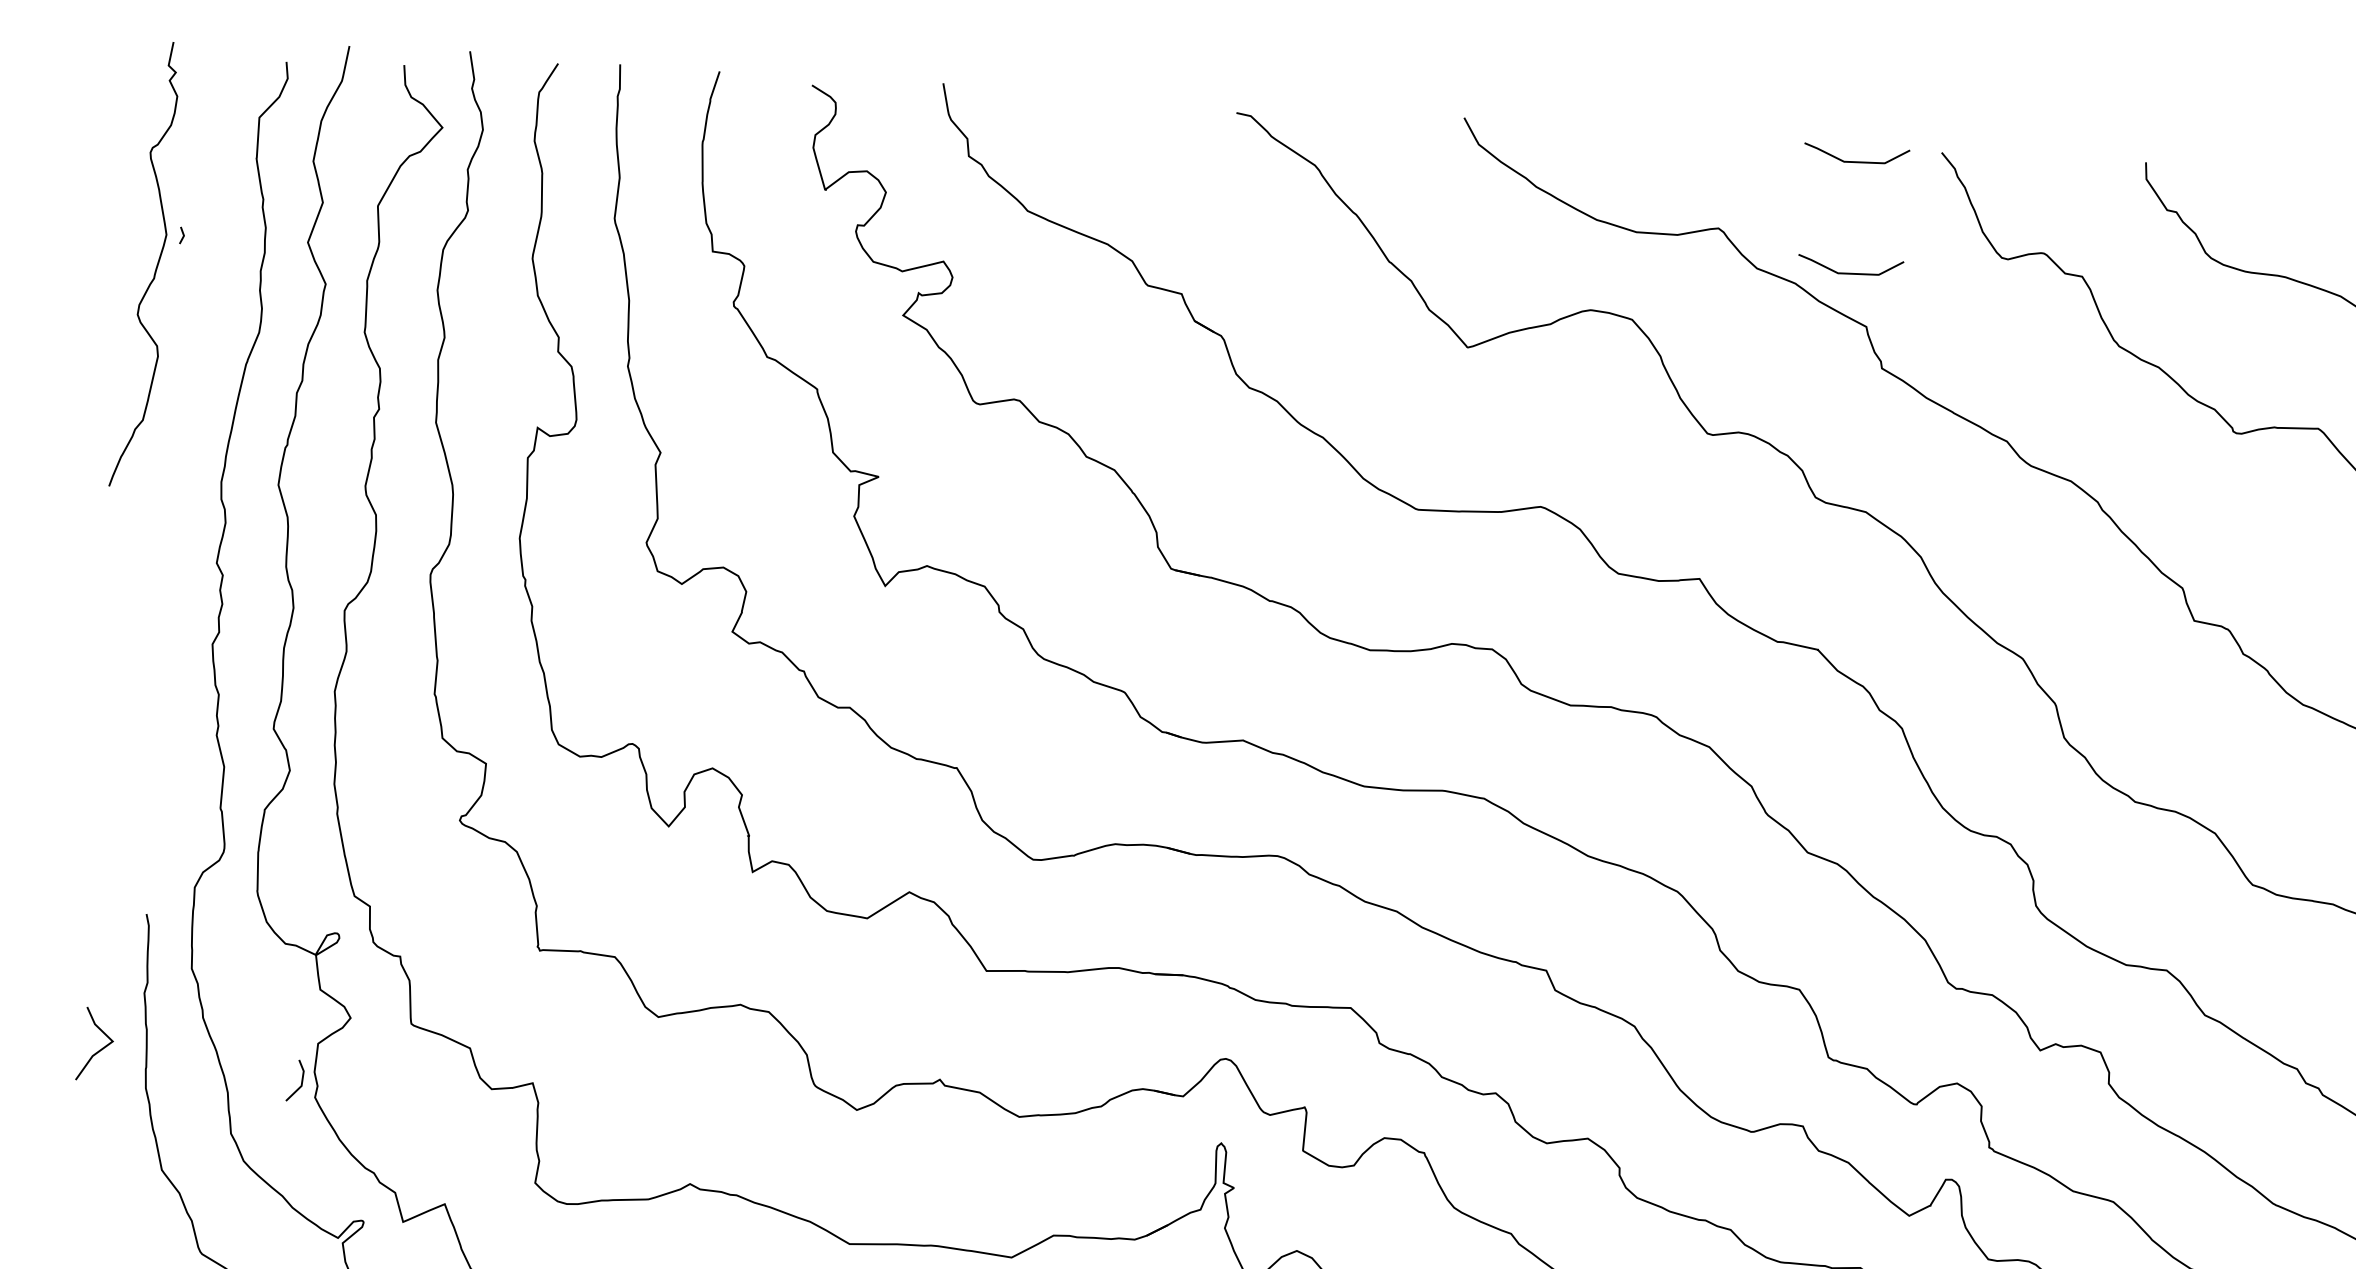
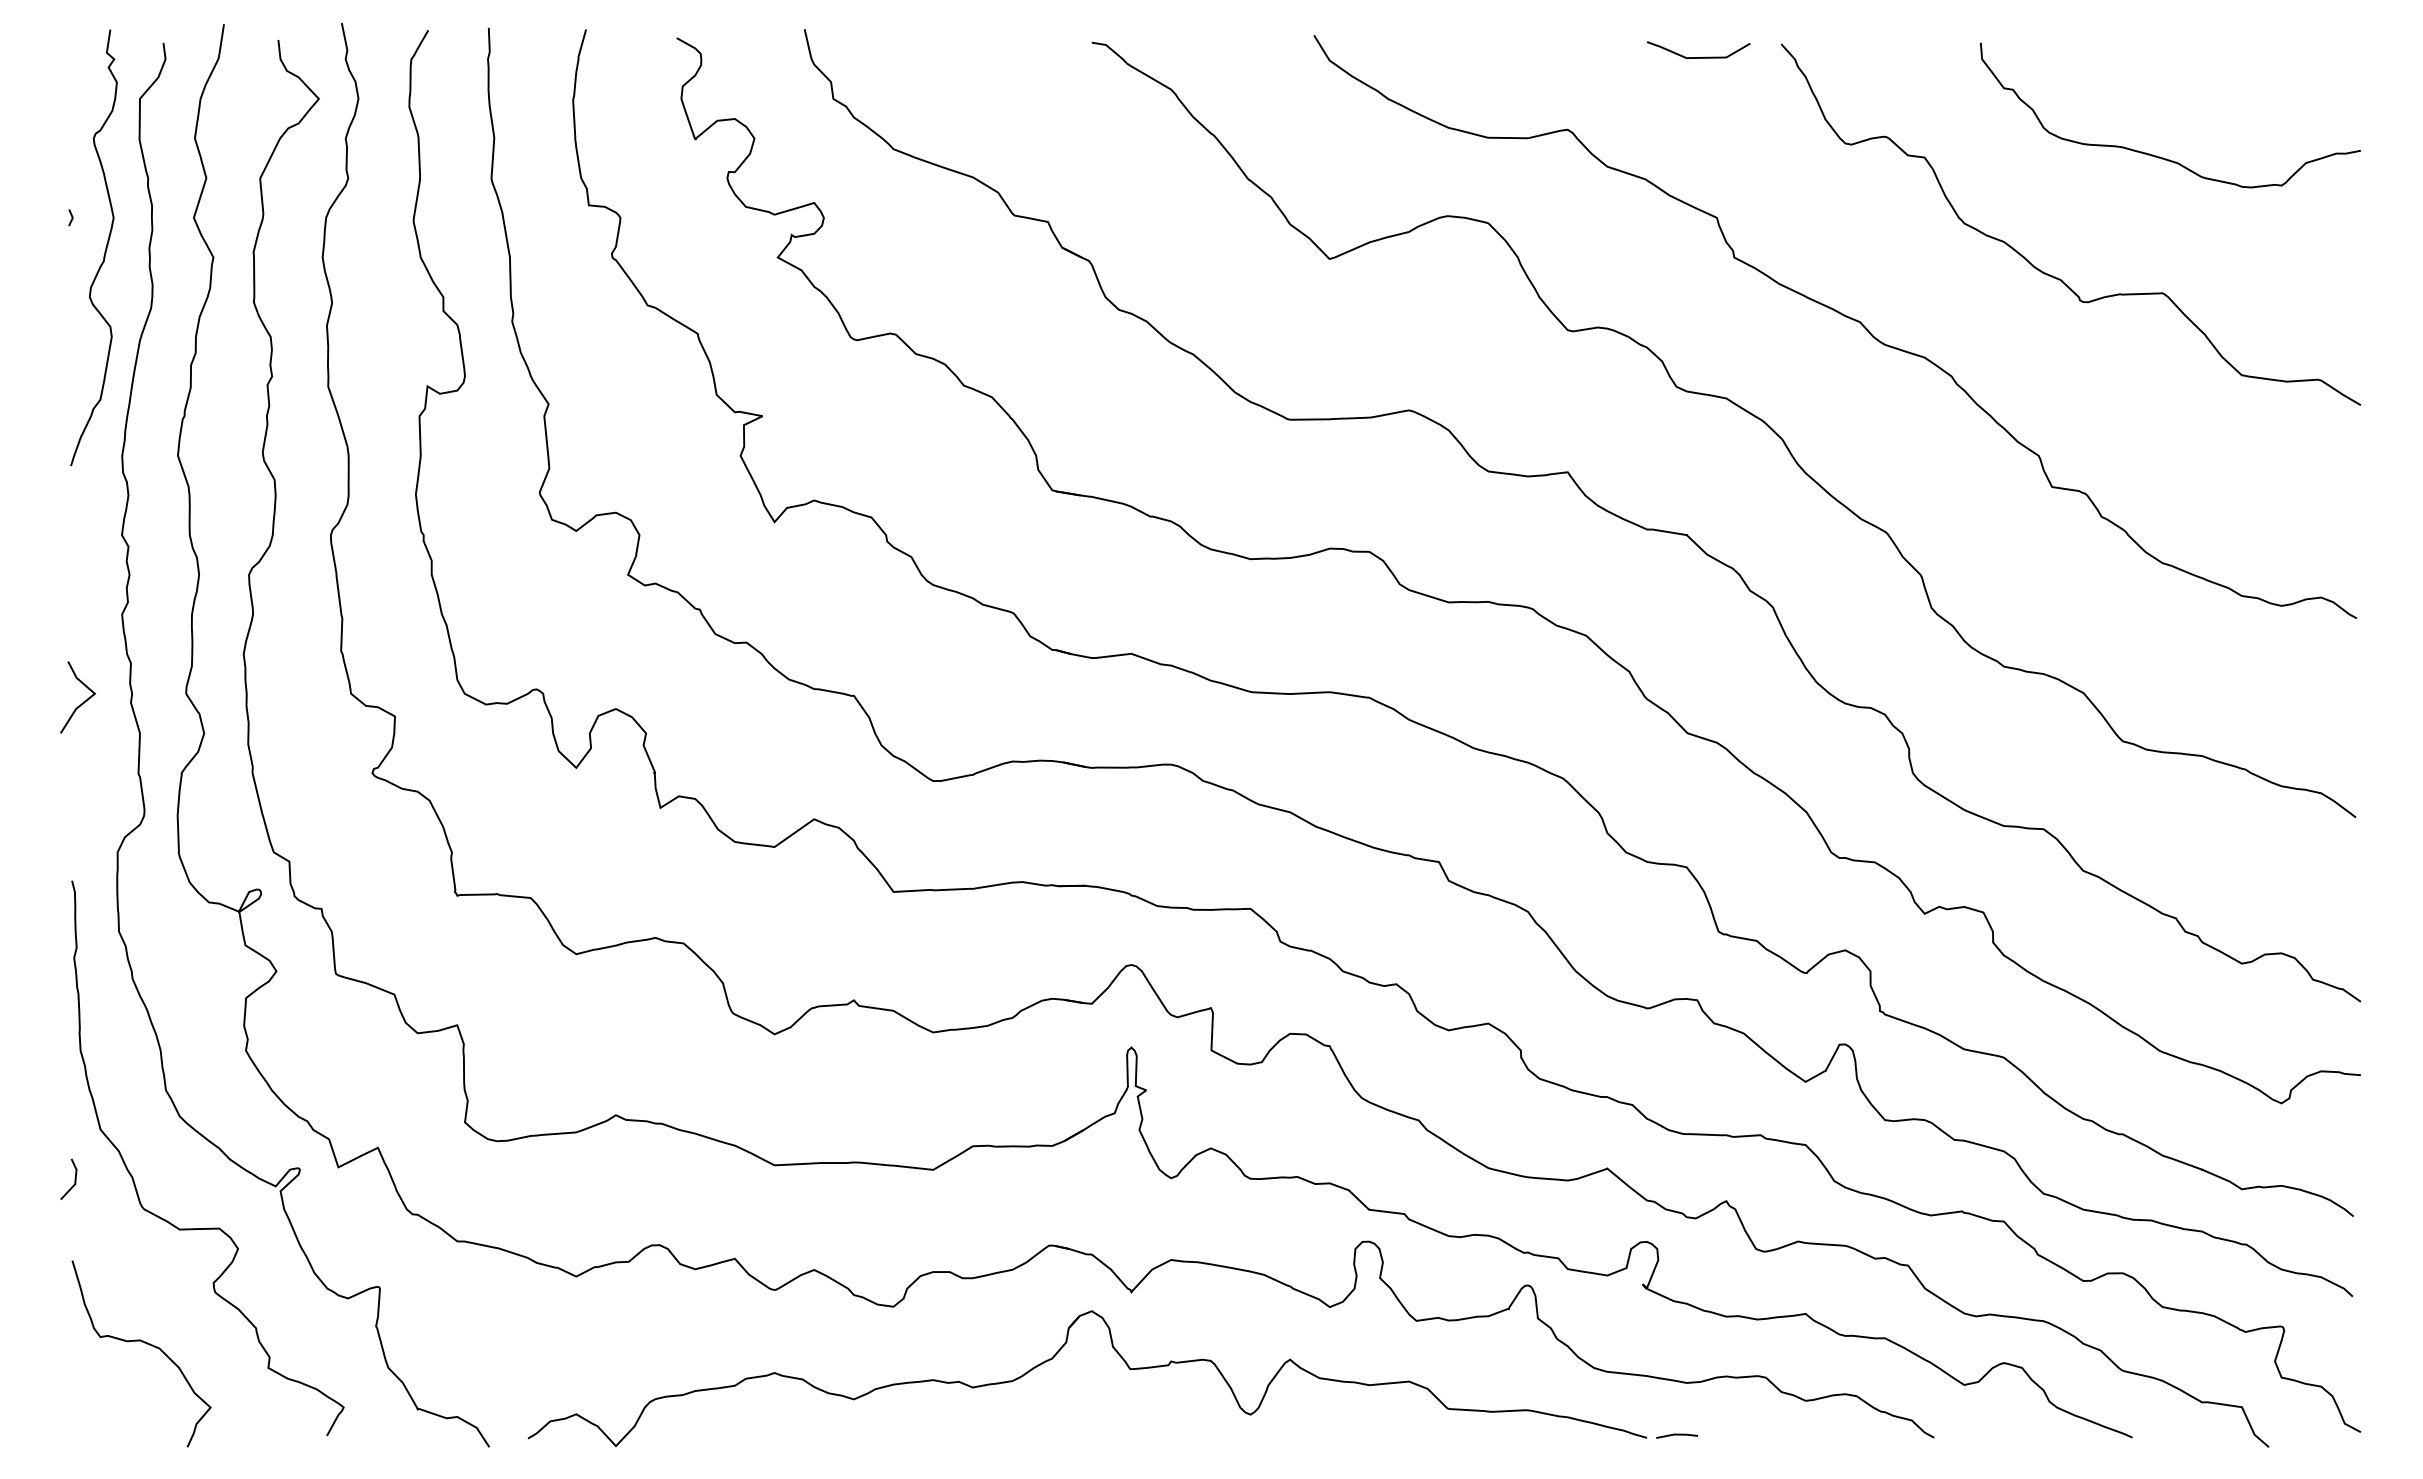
curve: (155, 268) -> (104, 251), moved
curve: (1850, 273) -> (1698, 166), removed
line: (100, 1048) -> (83, 701), moved
line: (301, 1080) -> (74, 1178), moved

